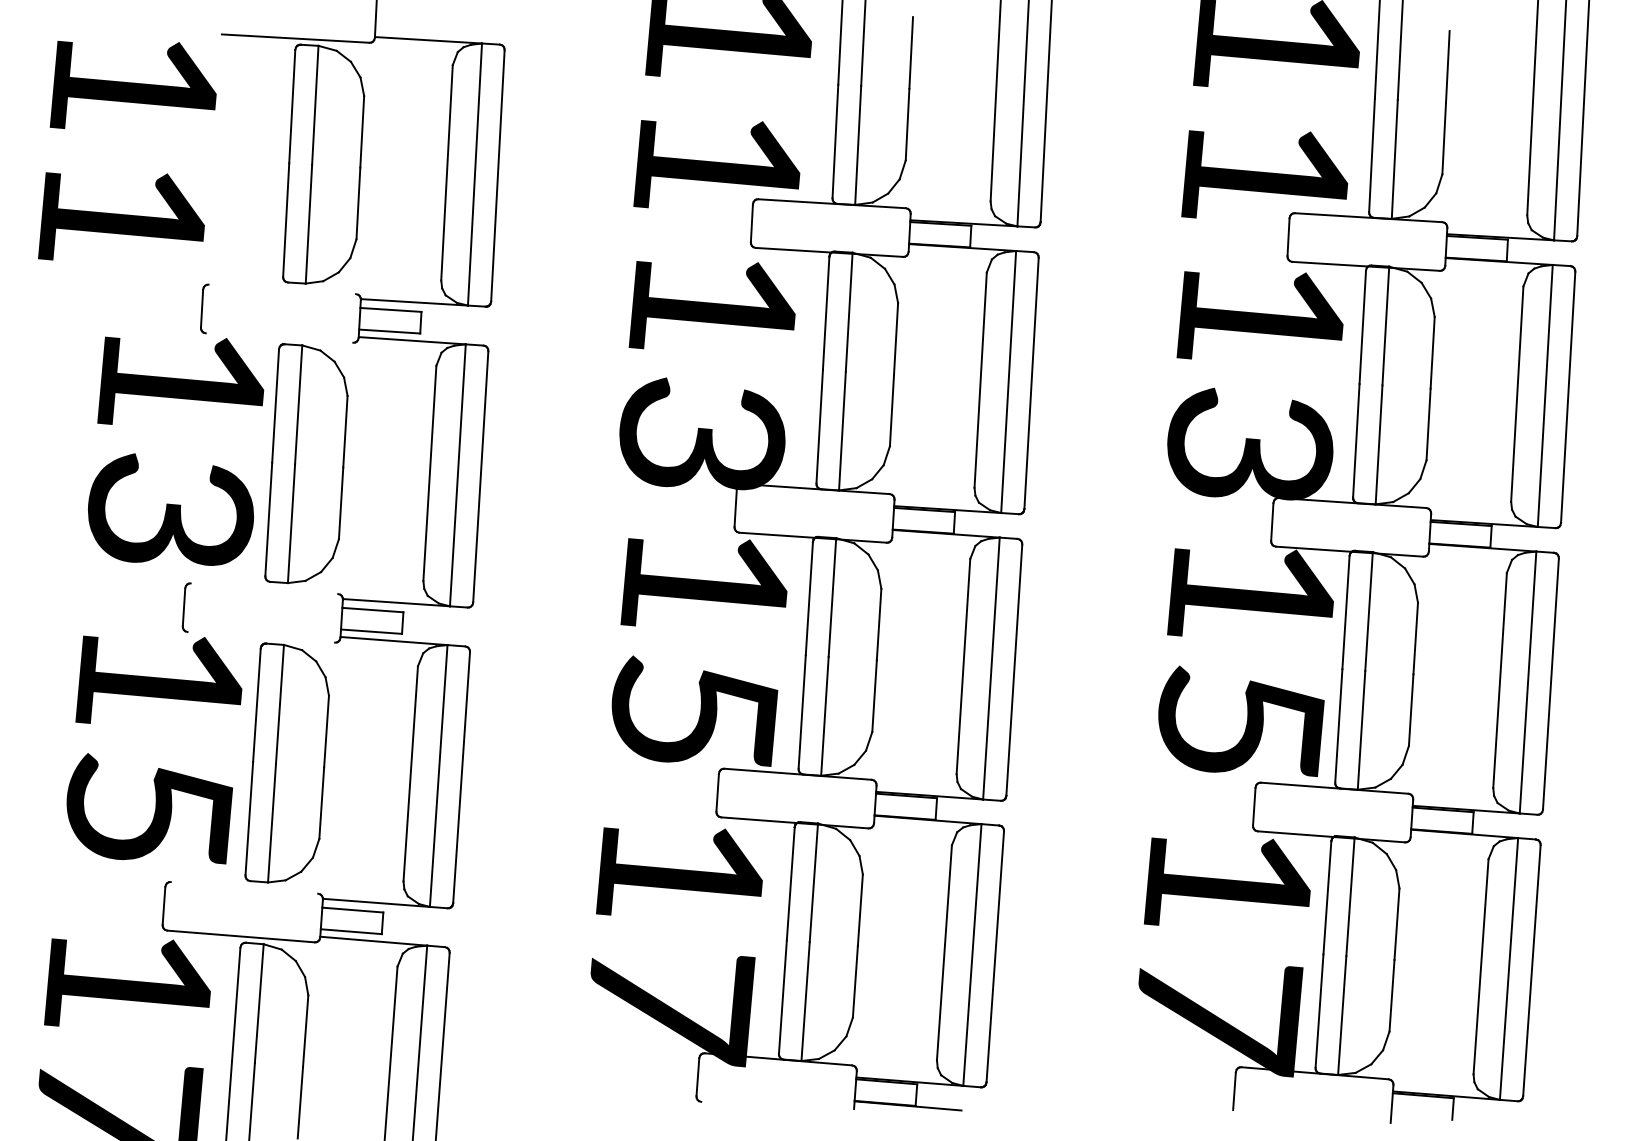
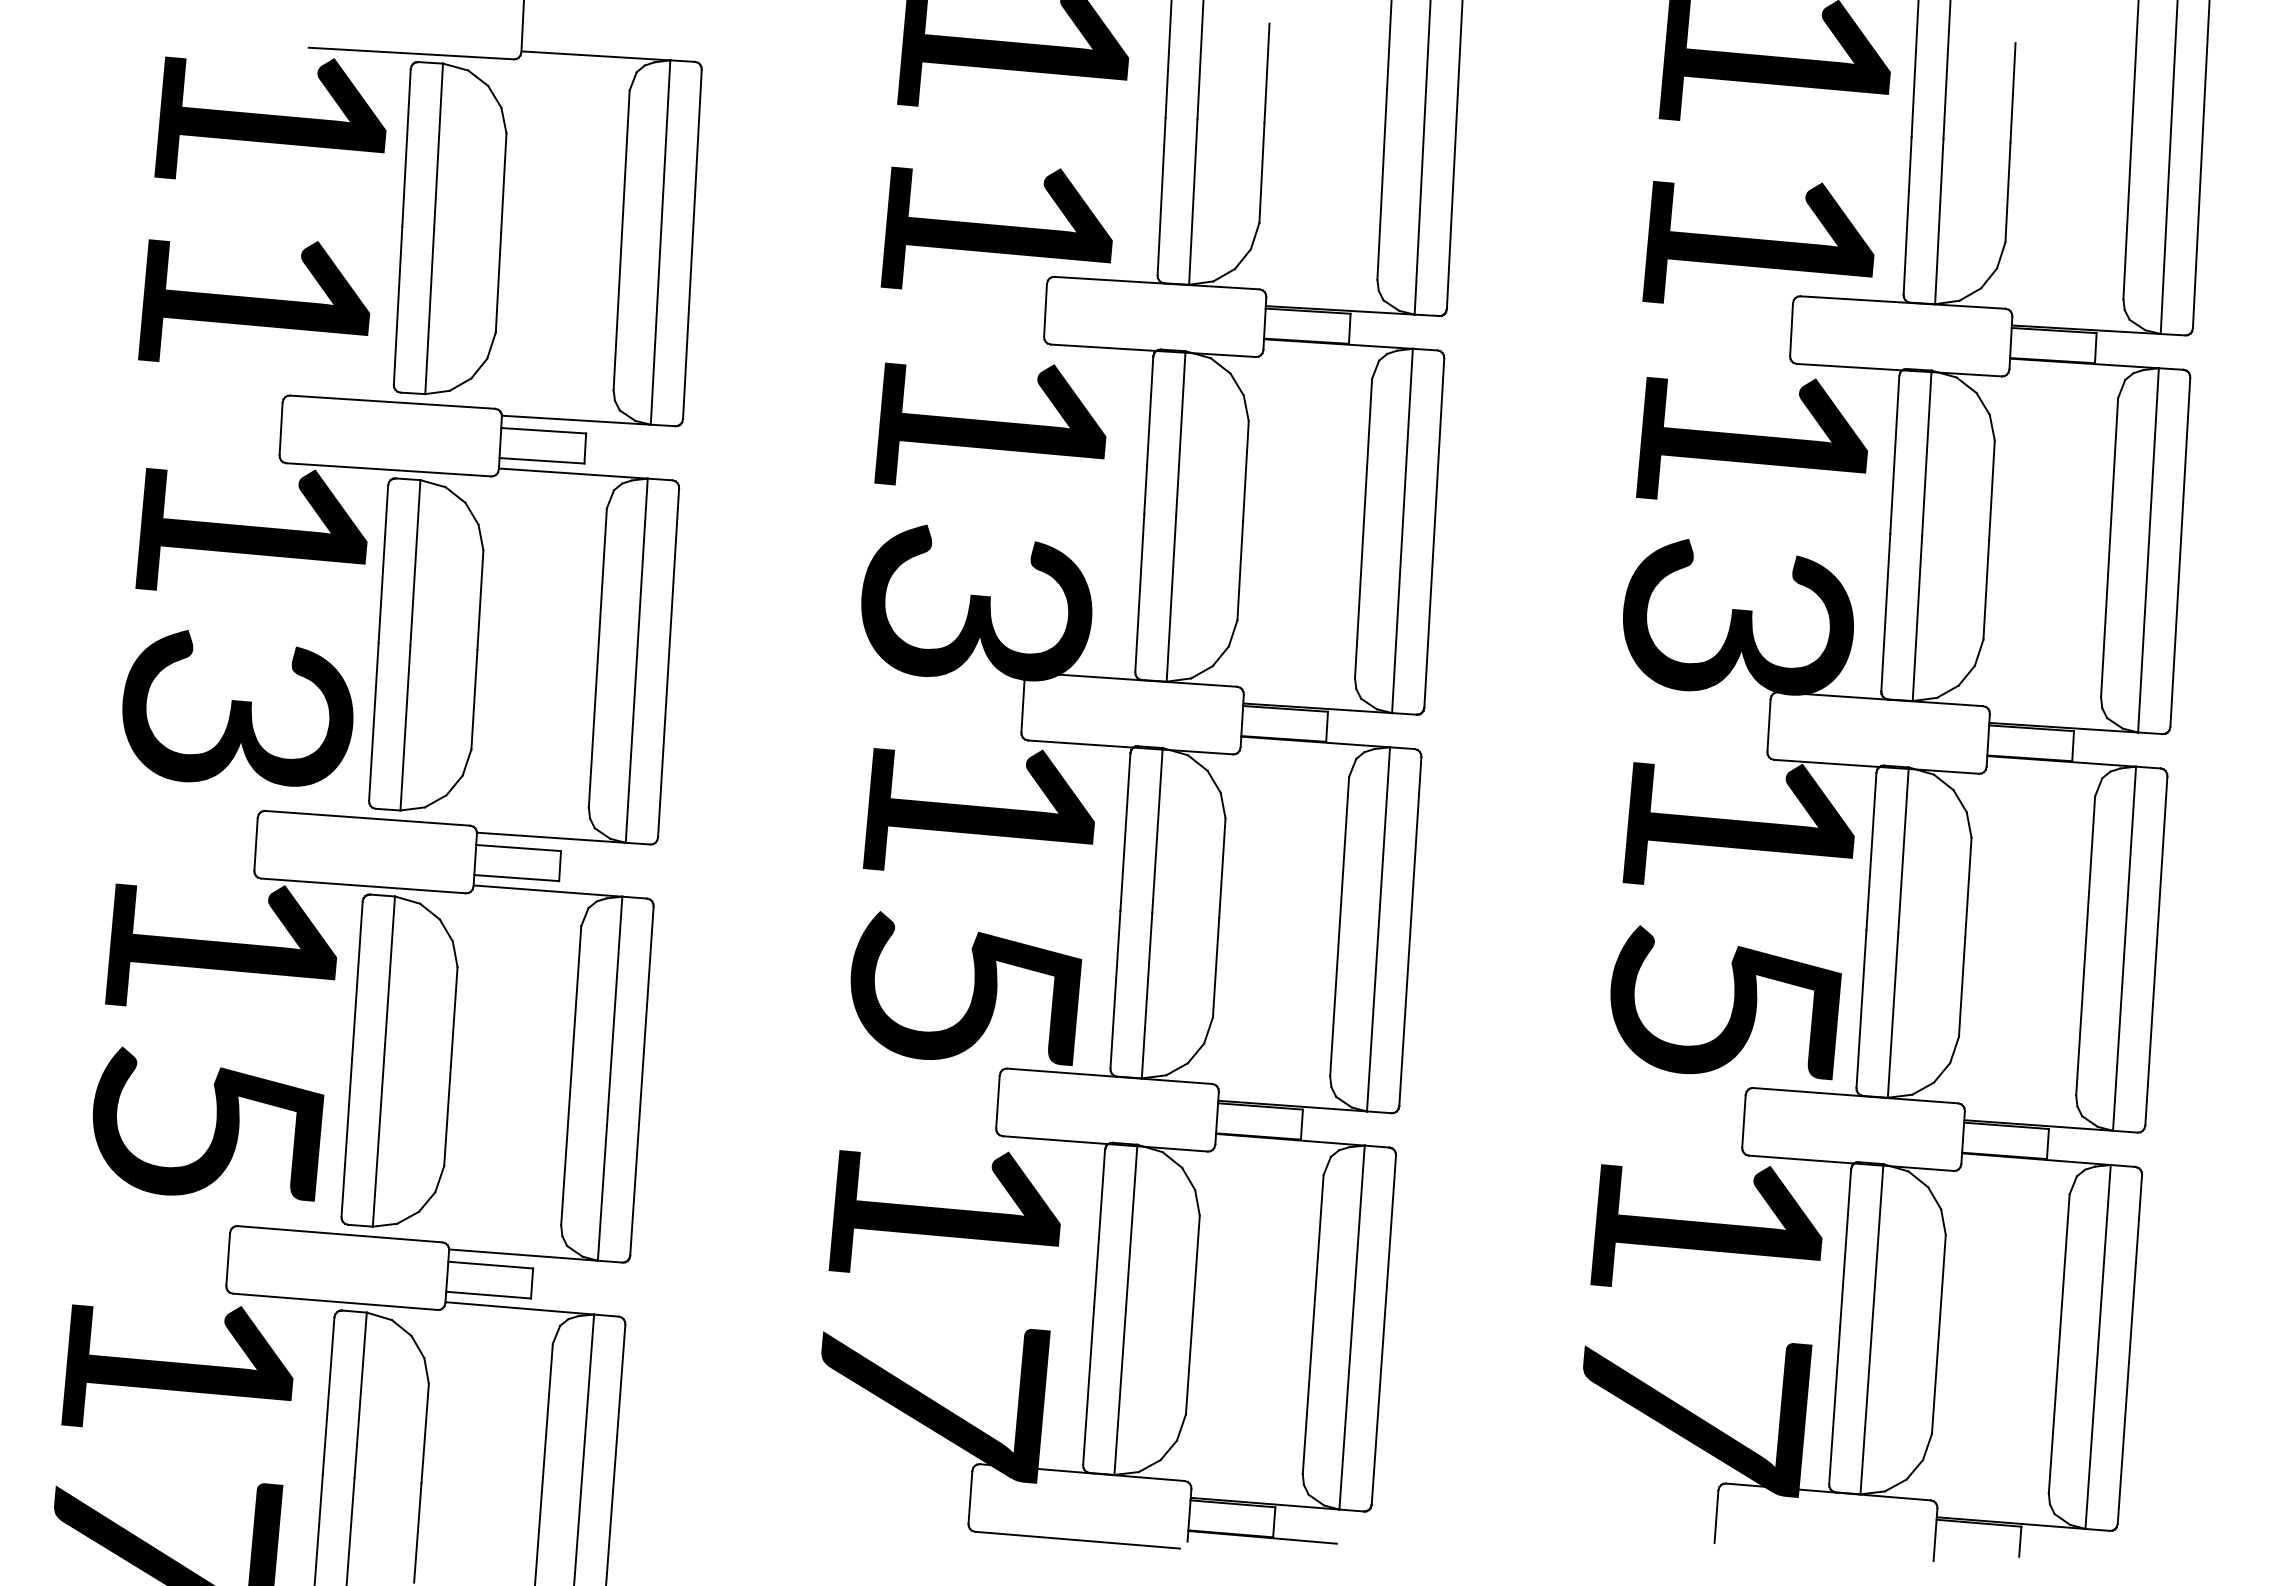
text: (127, 150) -> (262, 208), moved
line: (282, 288) -> (392, 401), added
line: (279, 337) -> (388, 469), added
line: (264, 588) -> (367, 817), added
line: (261, 637) -> (363, 885), added
line: (244, 888) -> (339, 1234), added
line: (774, 1107) -> (1077, 1539), added

